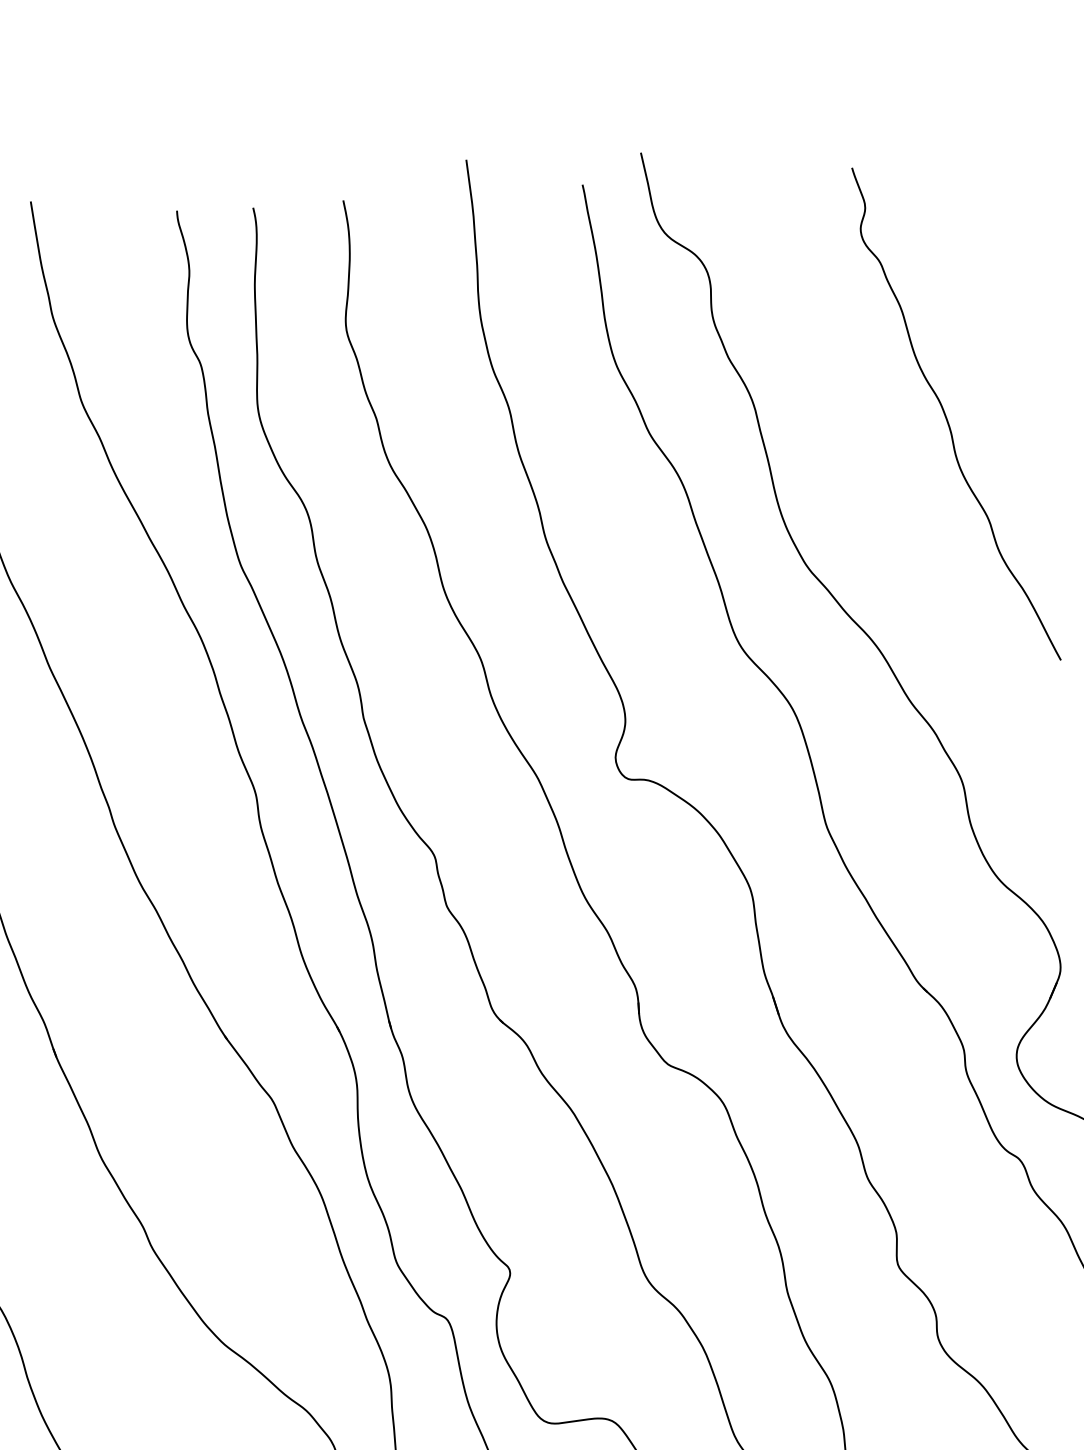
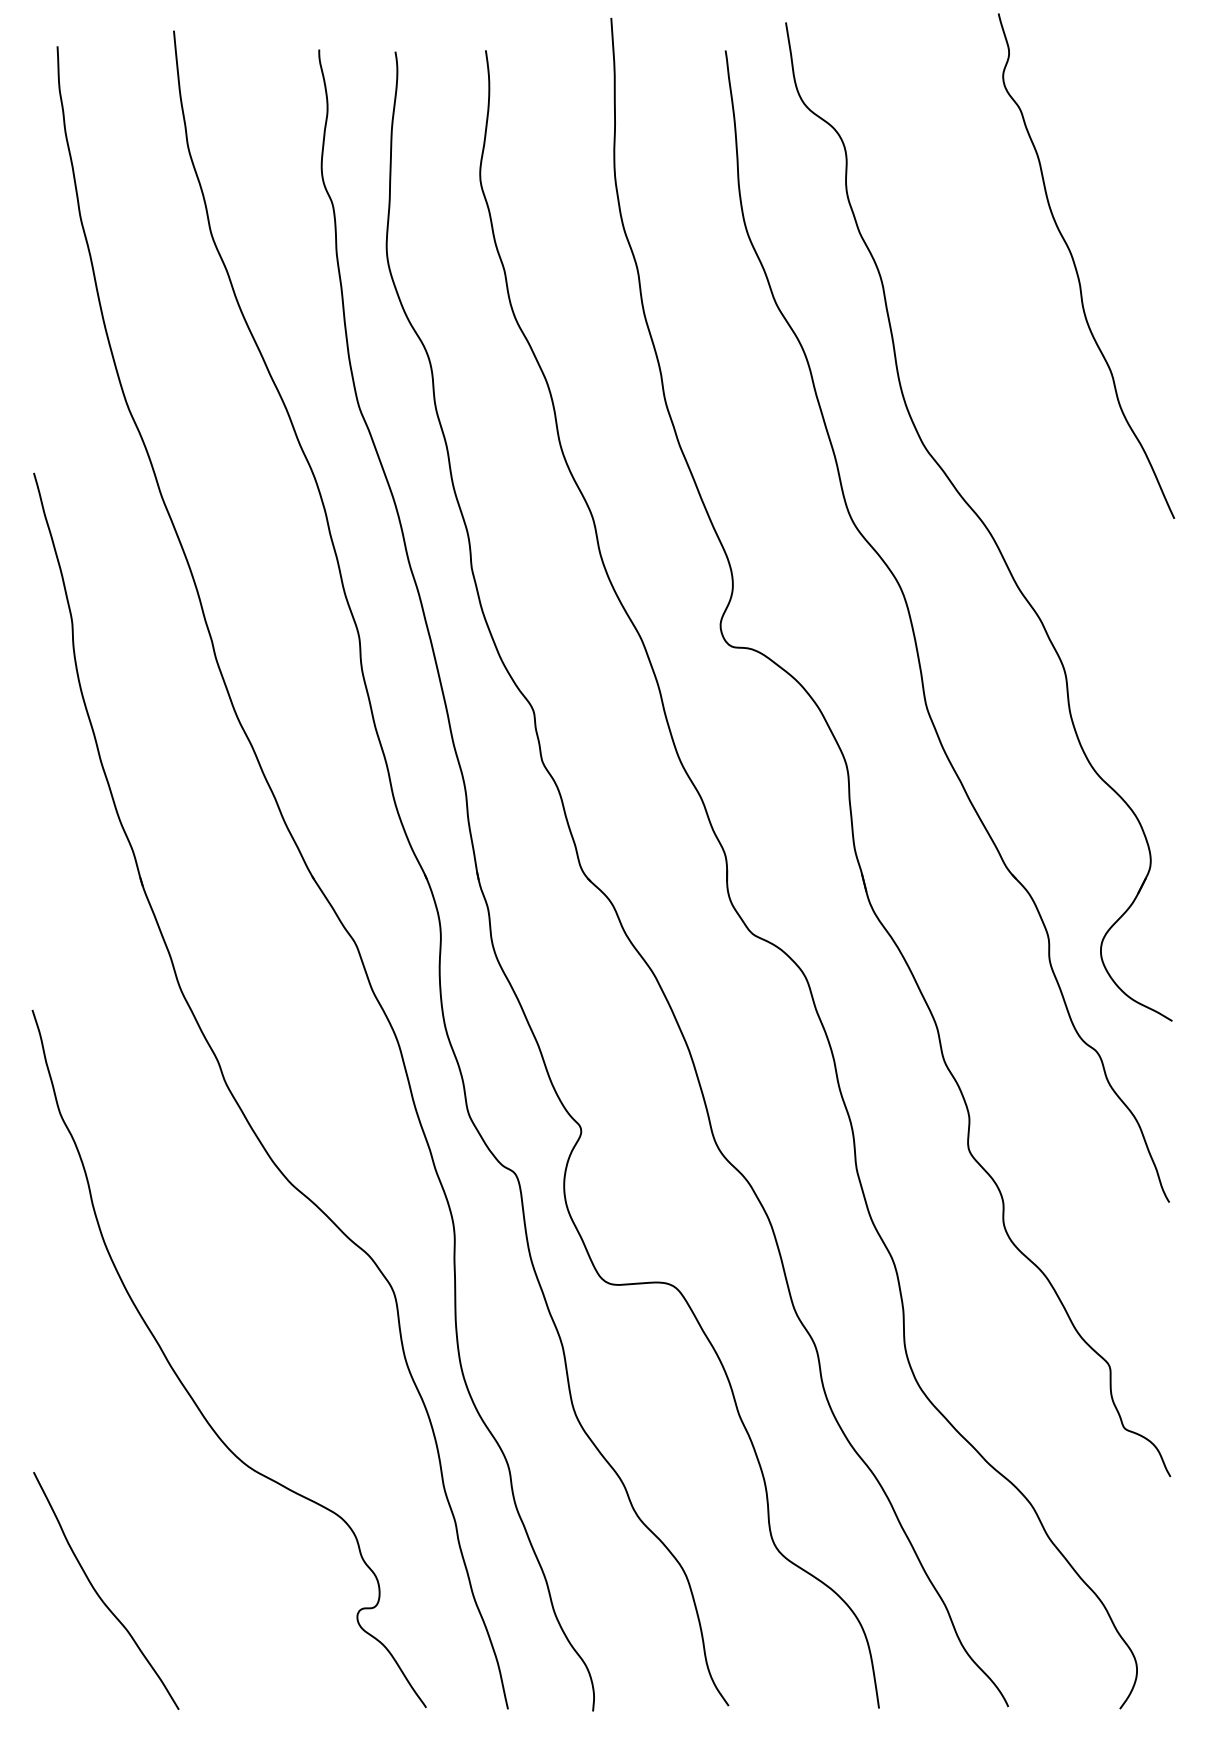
curve: (947, 418) -> (1077, 269), moved

